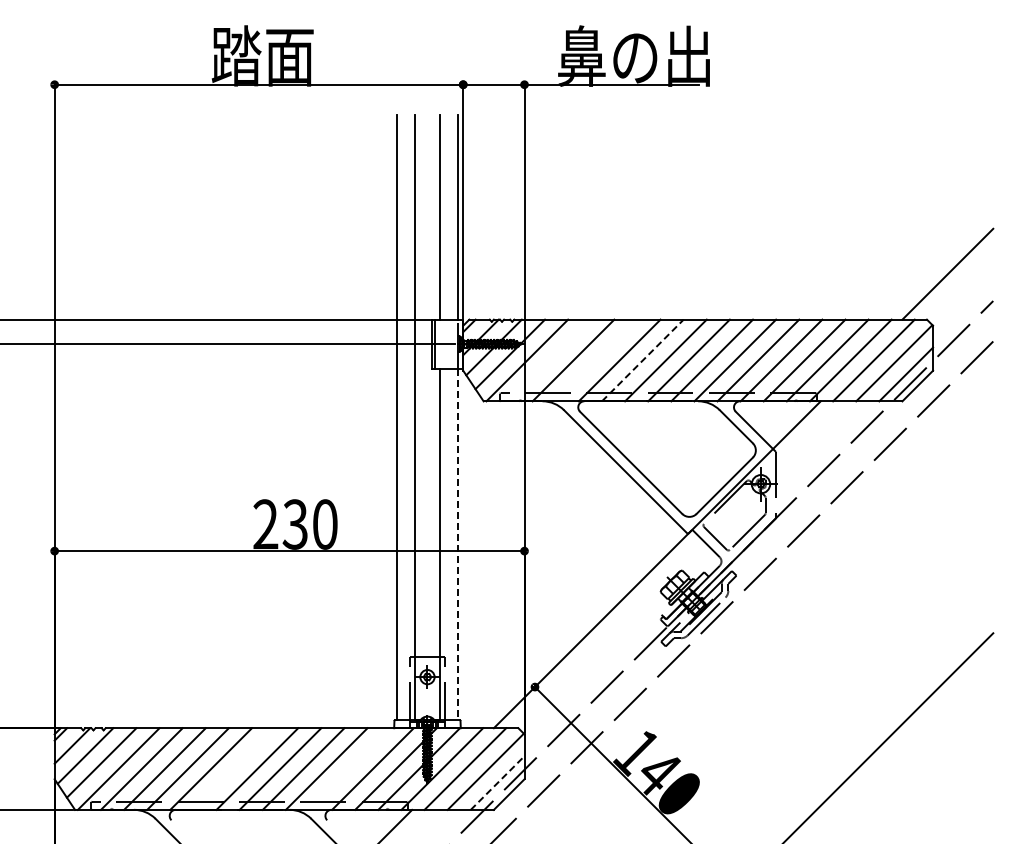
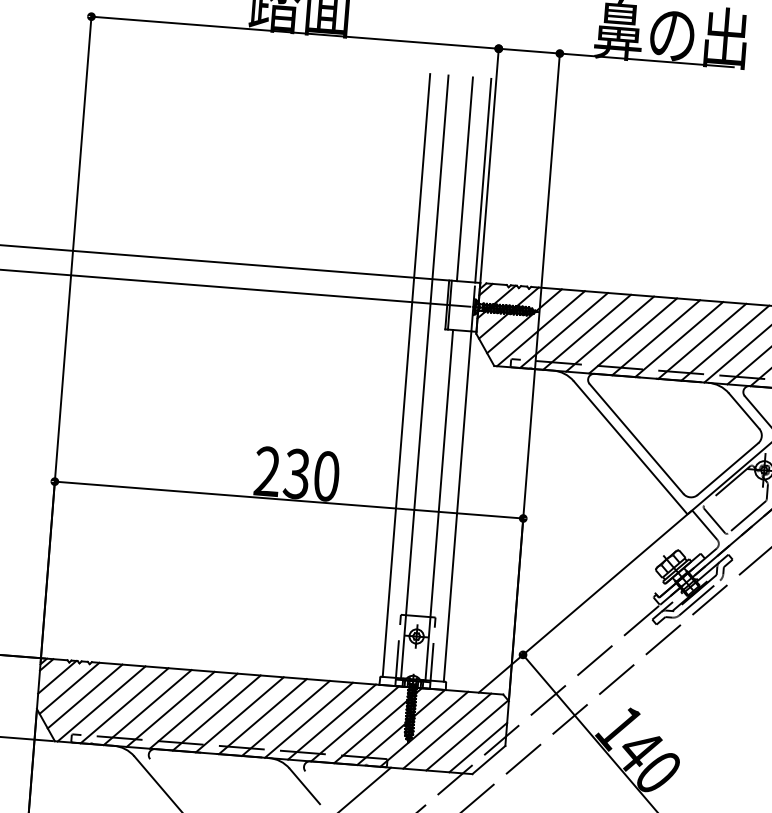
line: (550, 360) -> (564, 330), added
line: (596, 360) -> (609, 334), added
line: (642, 360) -> (655, 337), dashed -> solid
line: (458, 544) -> (457, 506), dashed -> solid
line: (234, 768) -> (217, 712), added
line: (349, 768) -> (331, 721), added
line: (497, 782) -> (478, 747), dashed -> solid

